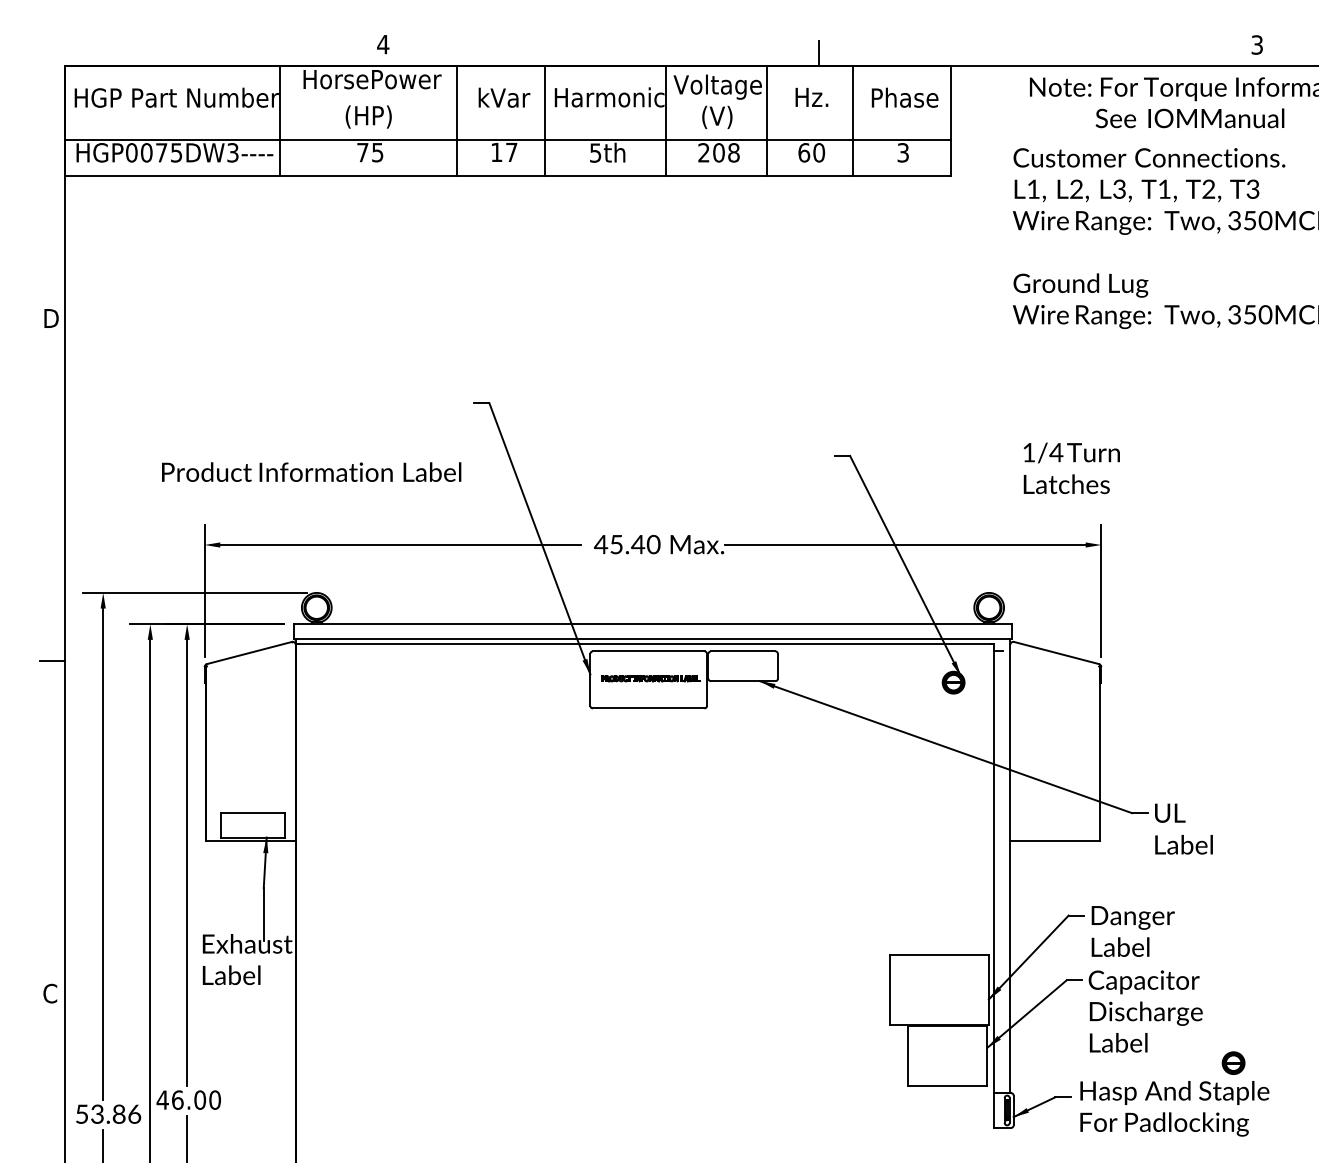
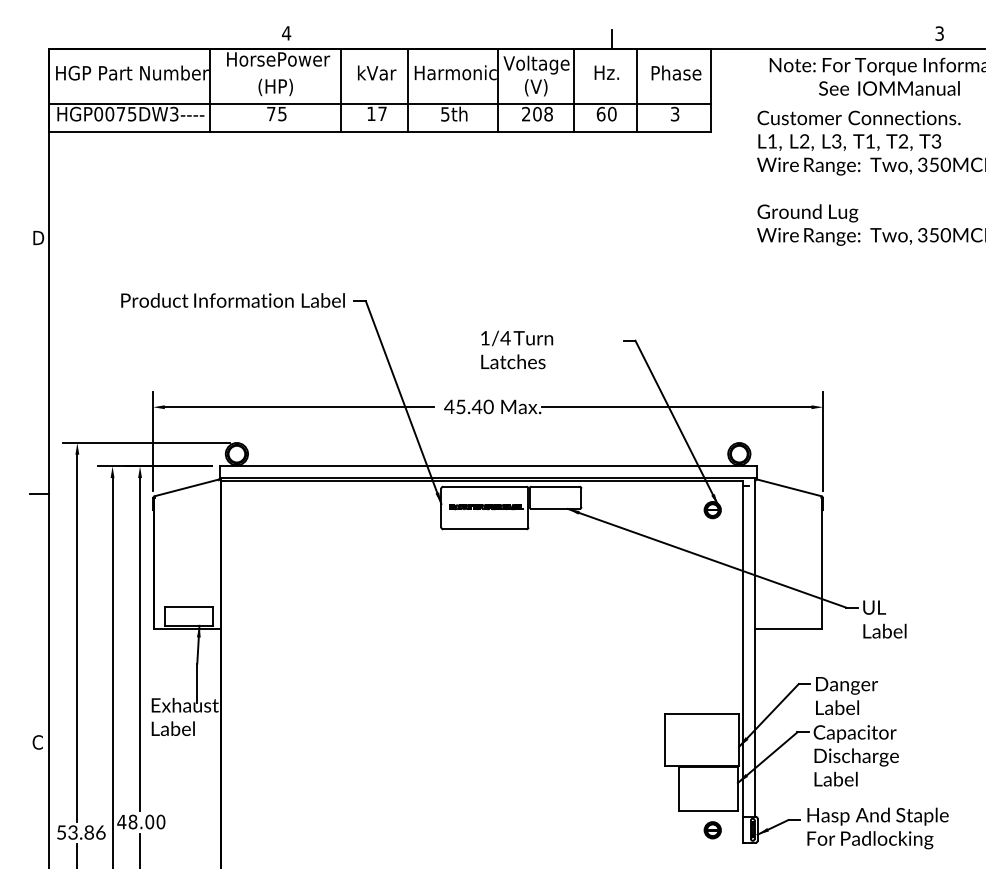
text: (1071, 468) -> (516, 350), moved
text: (311, 471) -> (232, 300), moved
part: (1233, 1062) -> (712, 829), moved
text: (177, 1099) -> (132, 821), 46.00 -> 48.00

